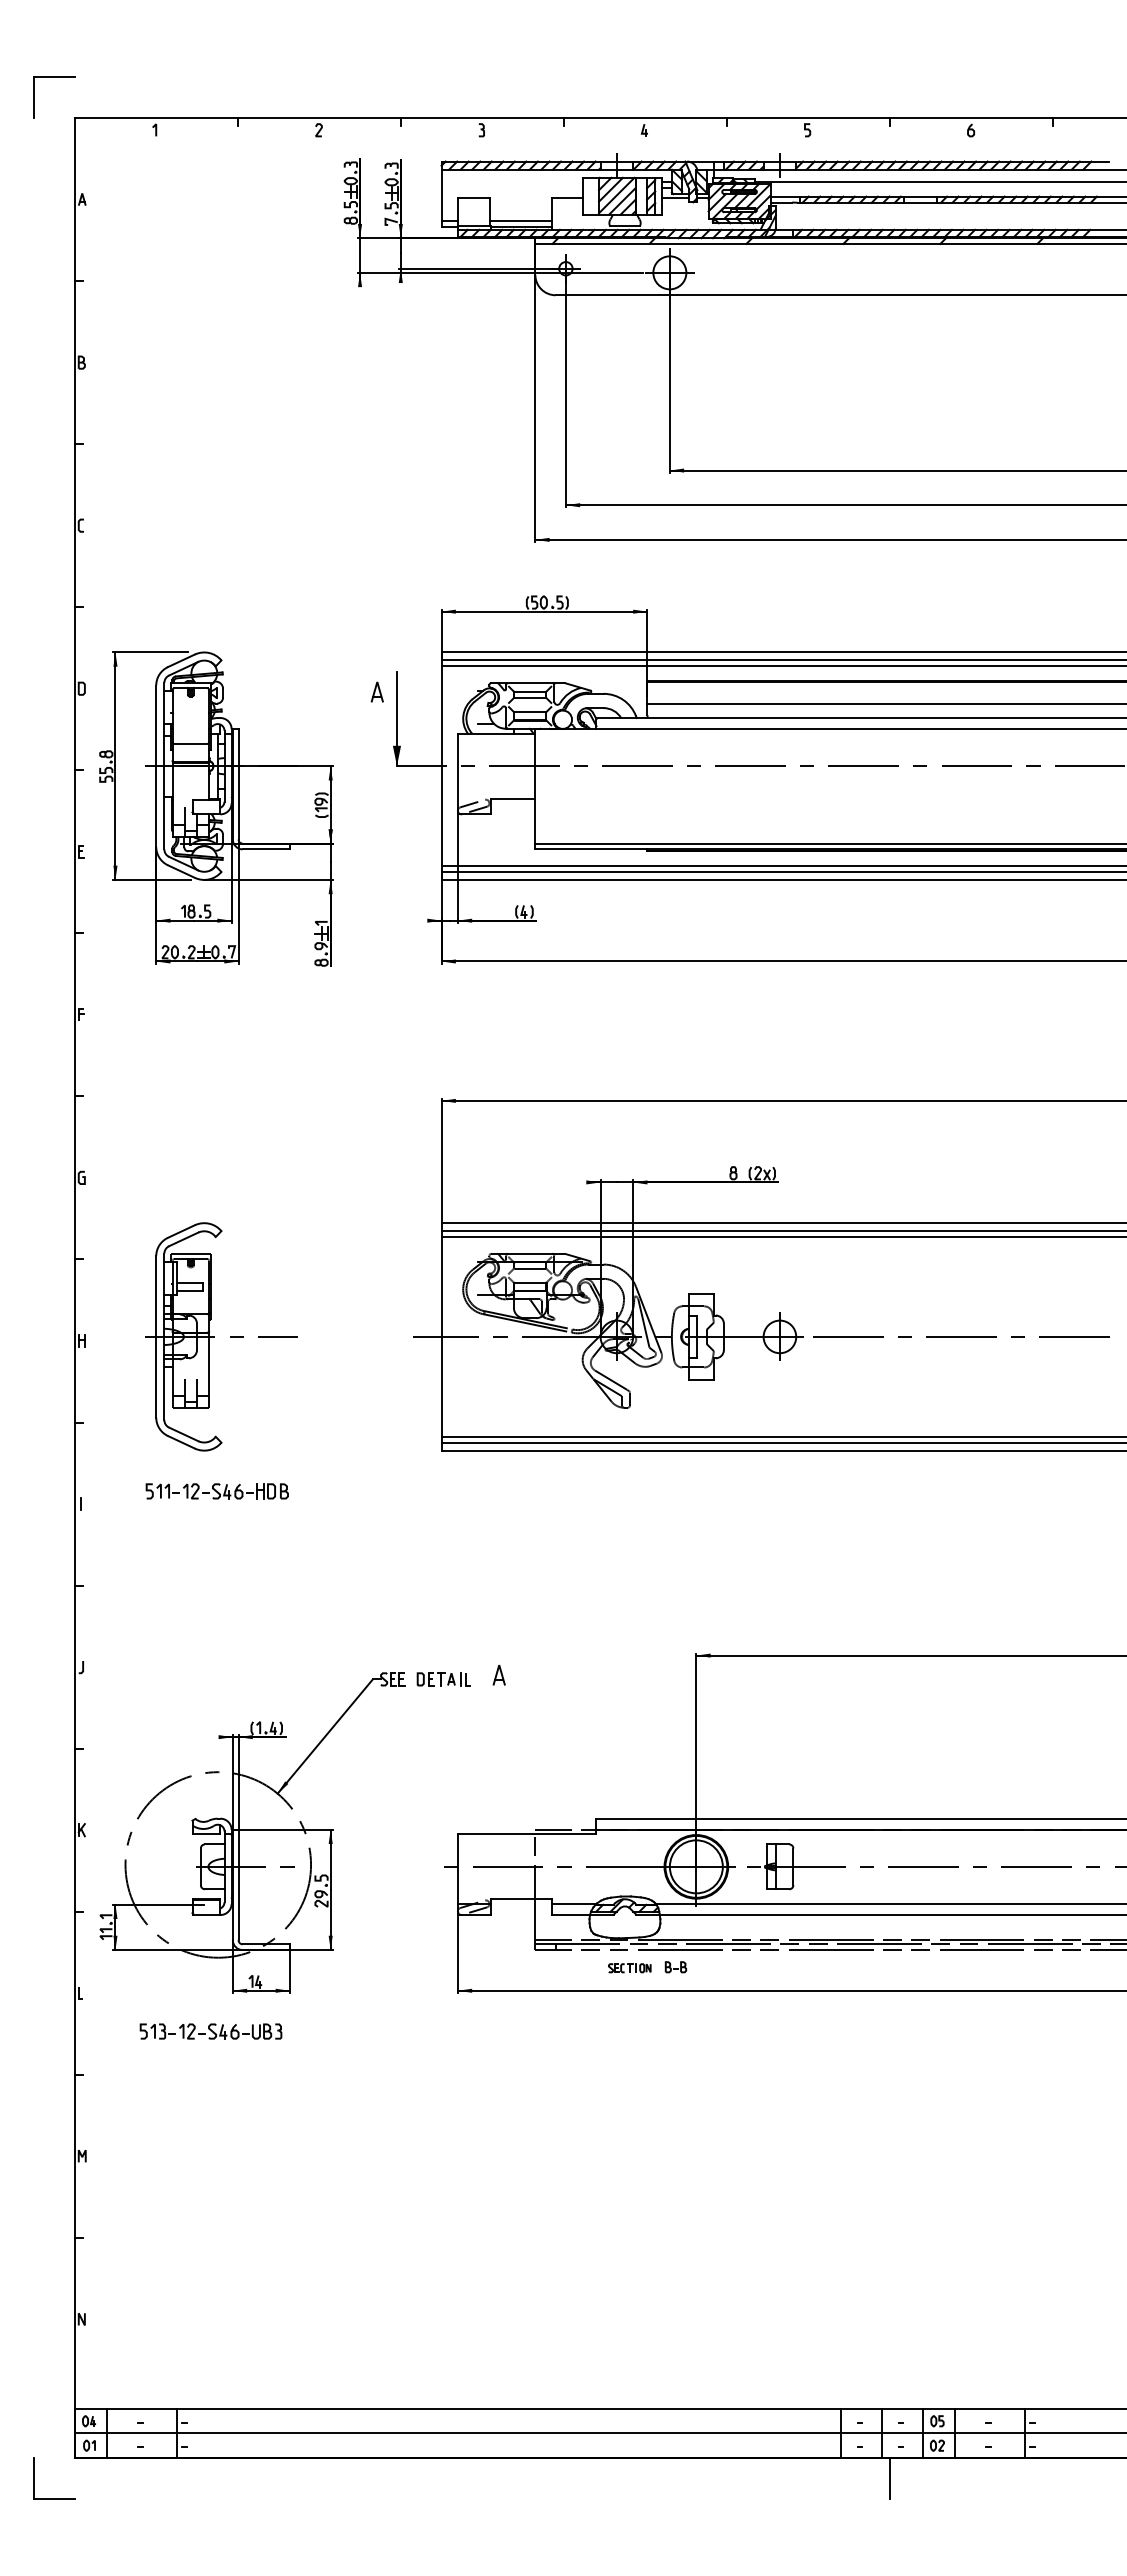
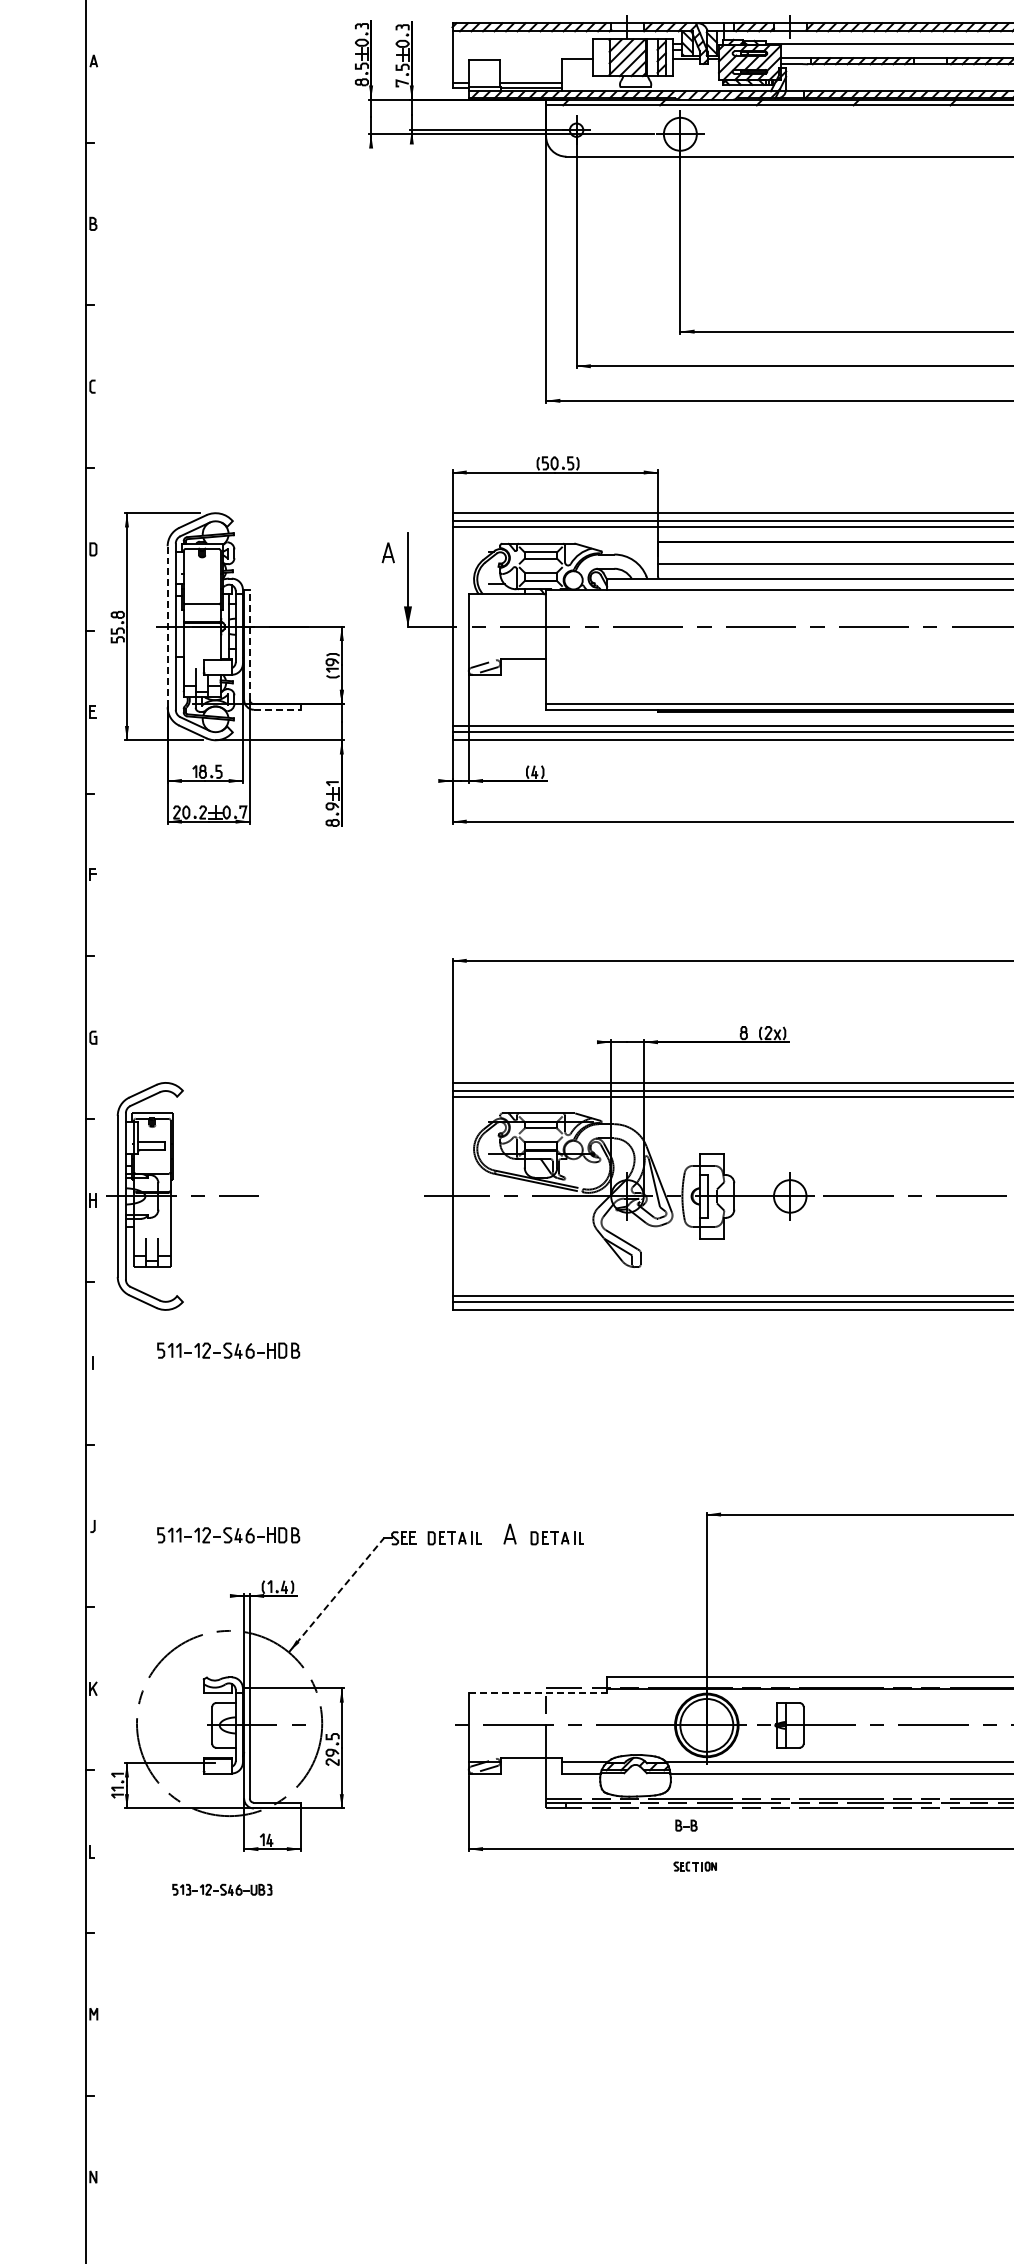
line: (156, 766) -> (167, 627), solid -> dashed
line: (238, 783) -> (249, 644), solid -> dashed
line: (266, 849) -> (277, 709), solid -> dashed
part: (214, 1336) -> (175, 1196), moved
part: (216, 1676) -> (227, 1535), added
part: (546, 1679) -> (557, 1538), added
line: (325, 1736) -> (336, 1595), solid -> dashed
line: (527, 1834) -> (538, 1693), solid -> dashed
part: (629, 1968) -> (694, 1866), moved
part: (210, 2031) -> (221, 1889), size x0.7

